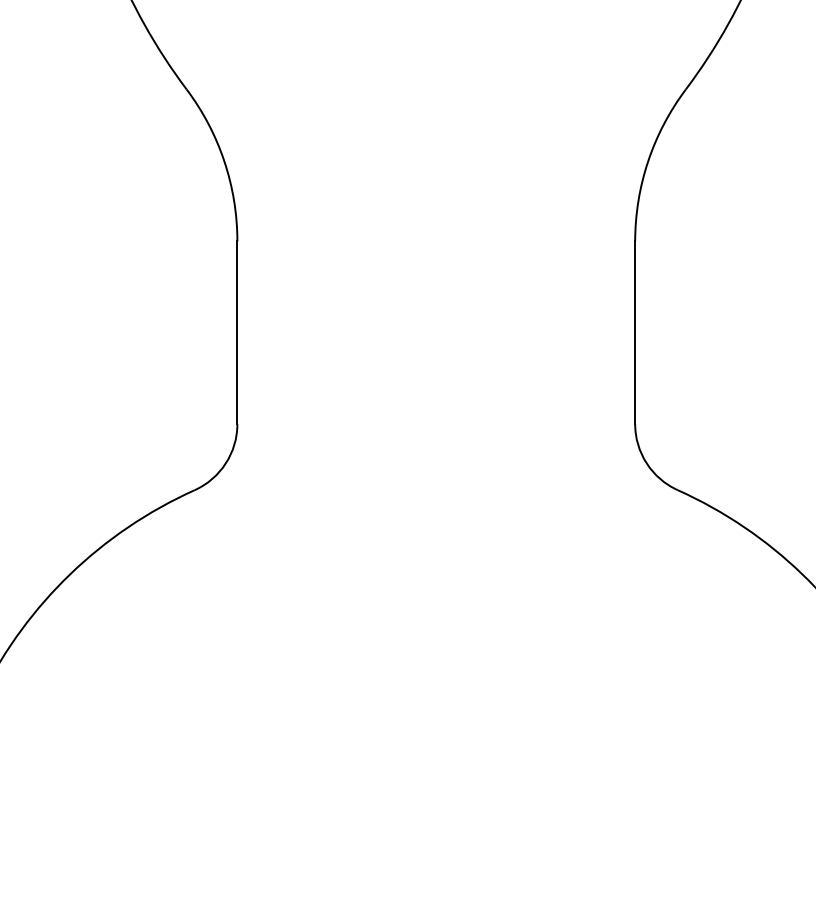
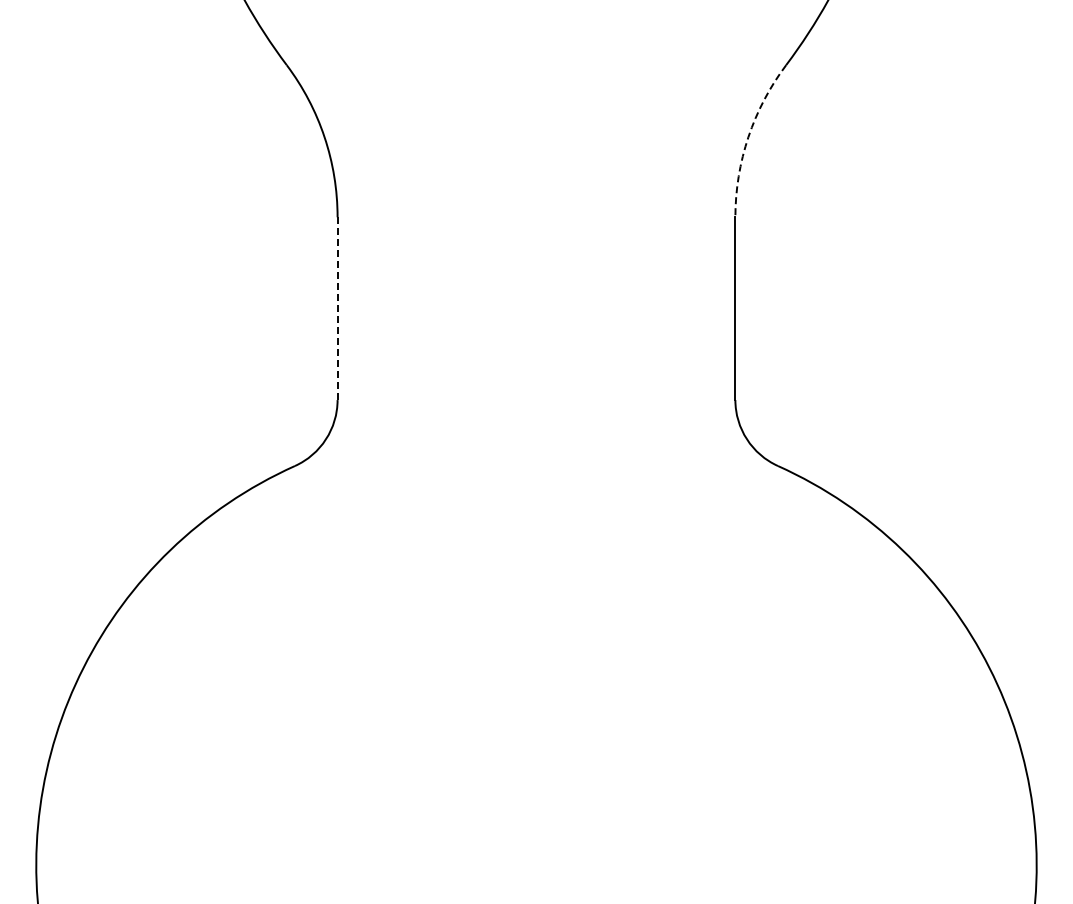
arc: (648, 161) -> (748, 137), solid -> dashed
line: (237, 333) -> (337, 309), solid -> dashed

